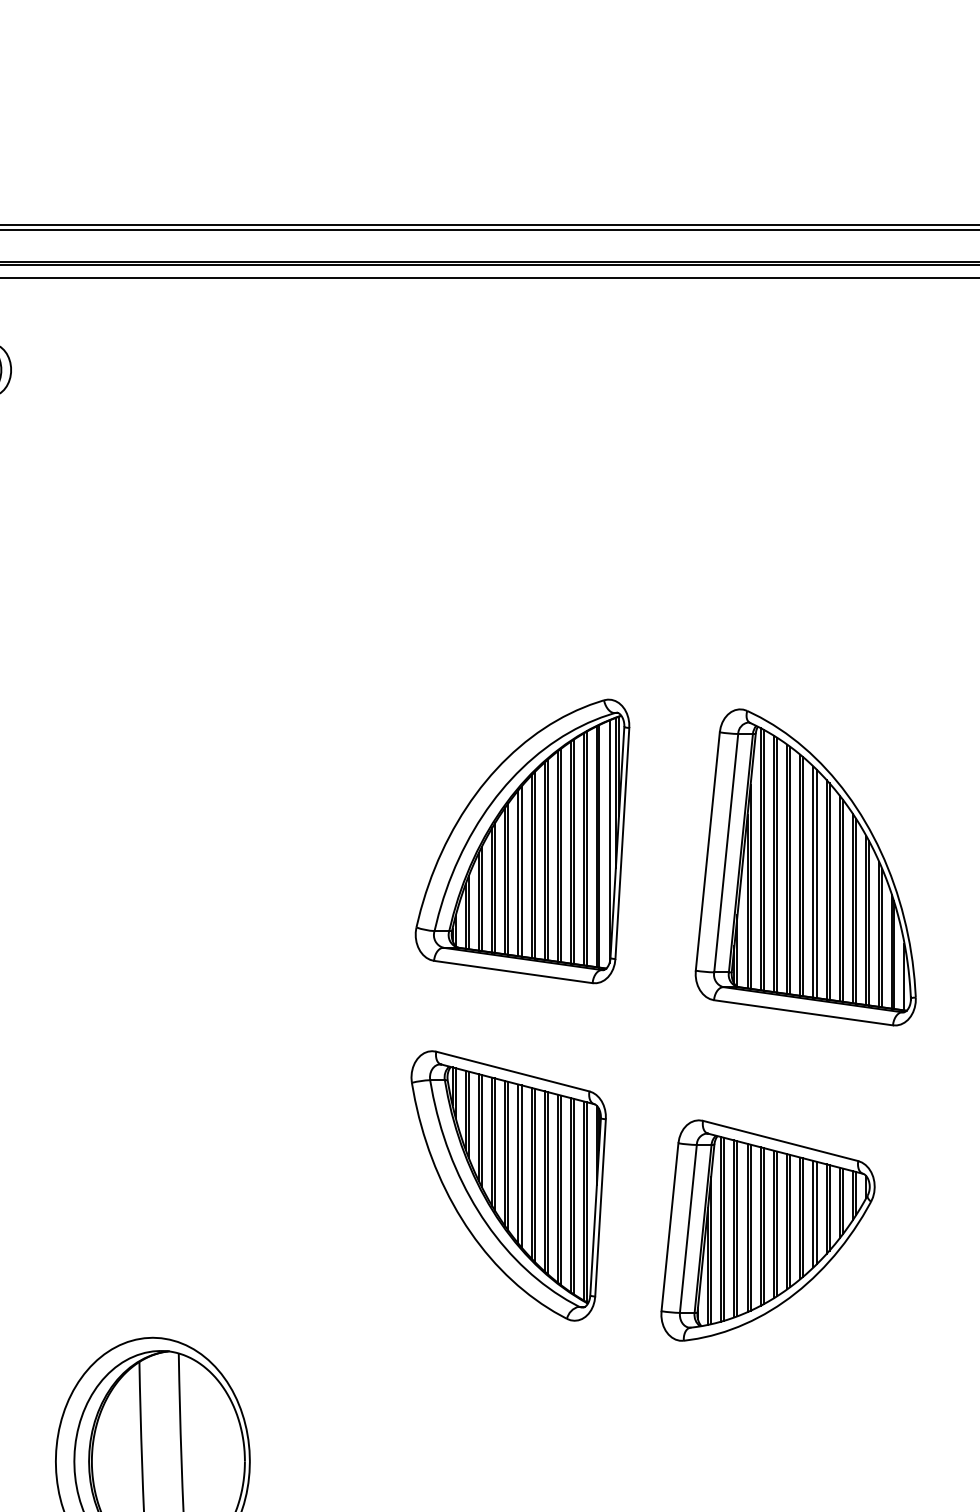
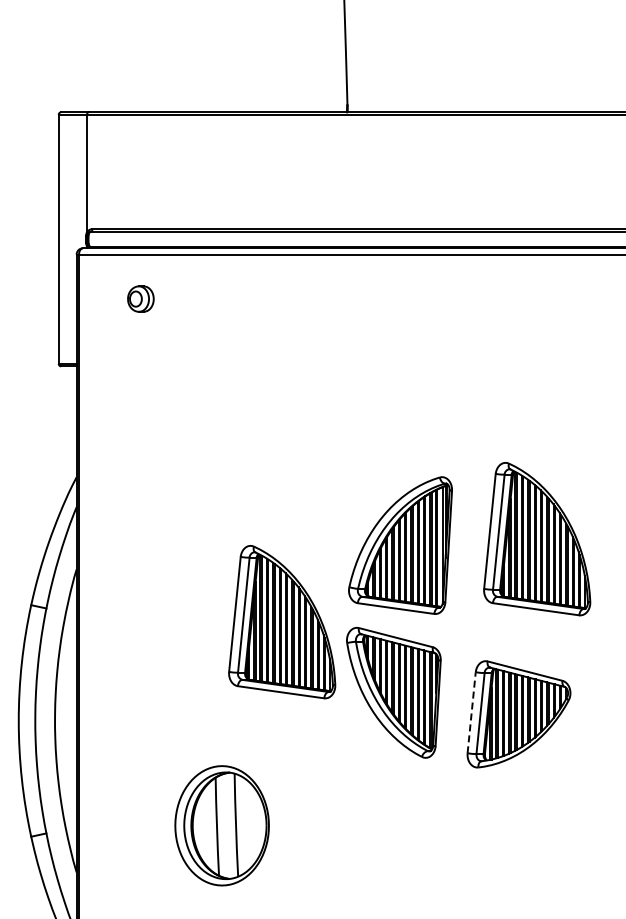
part: (522, 841) -> (400, 545), moved
part: (277, 1040) -> (282, 622), added
line: (669, 1226) -> (471, 712), solid -> dashed

